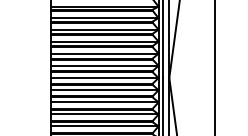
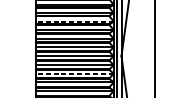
line: (104, 29) -> (75, 21), solid -> dashed
line: (104, 102) -> (75, 73), solid -> dashed

